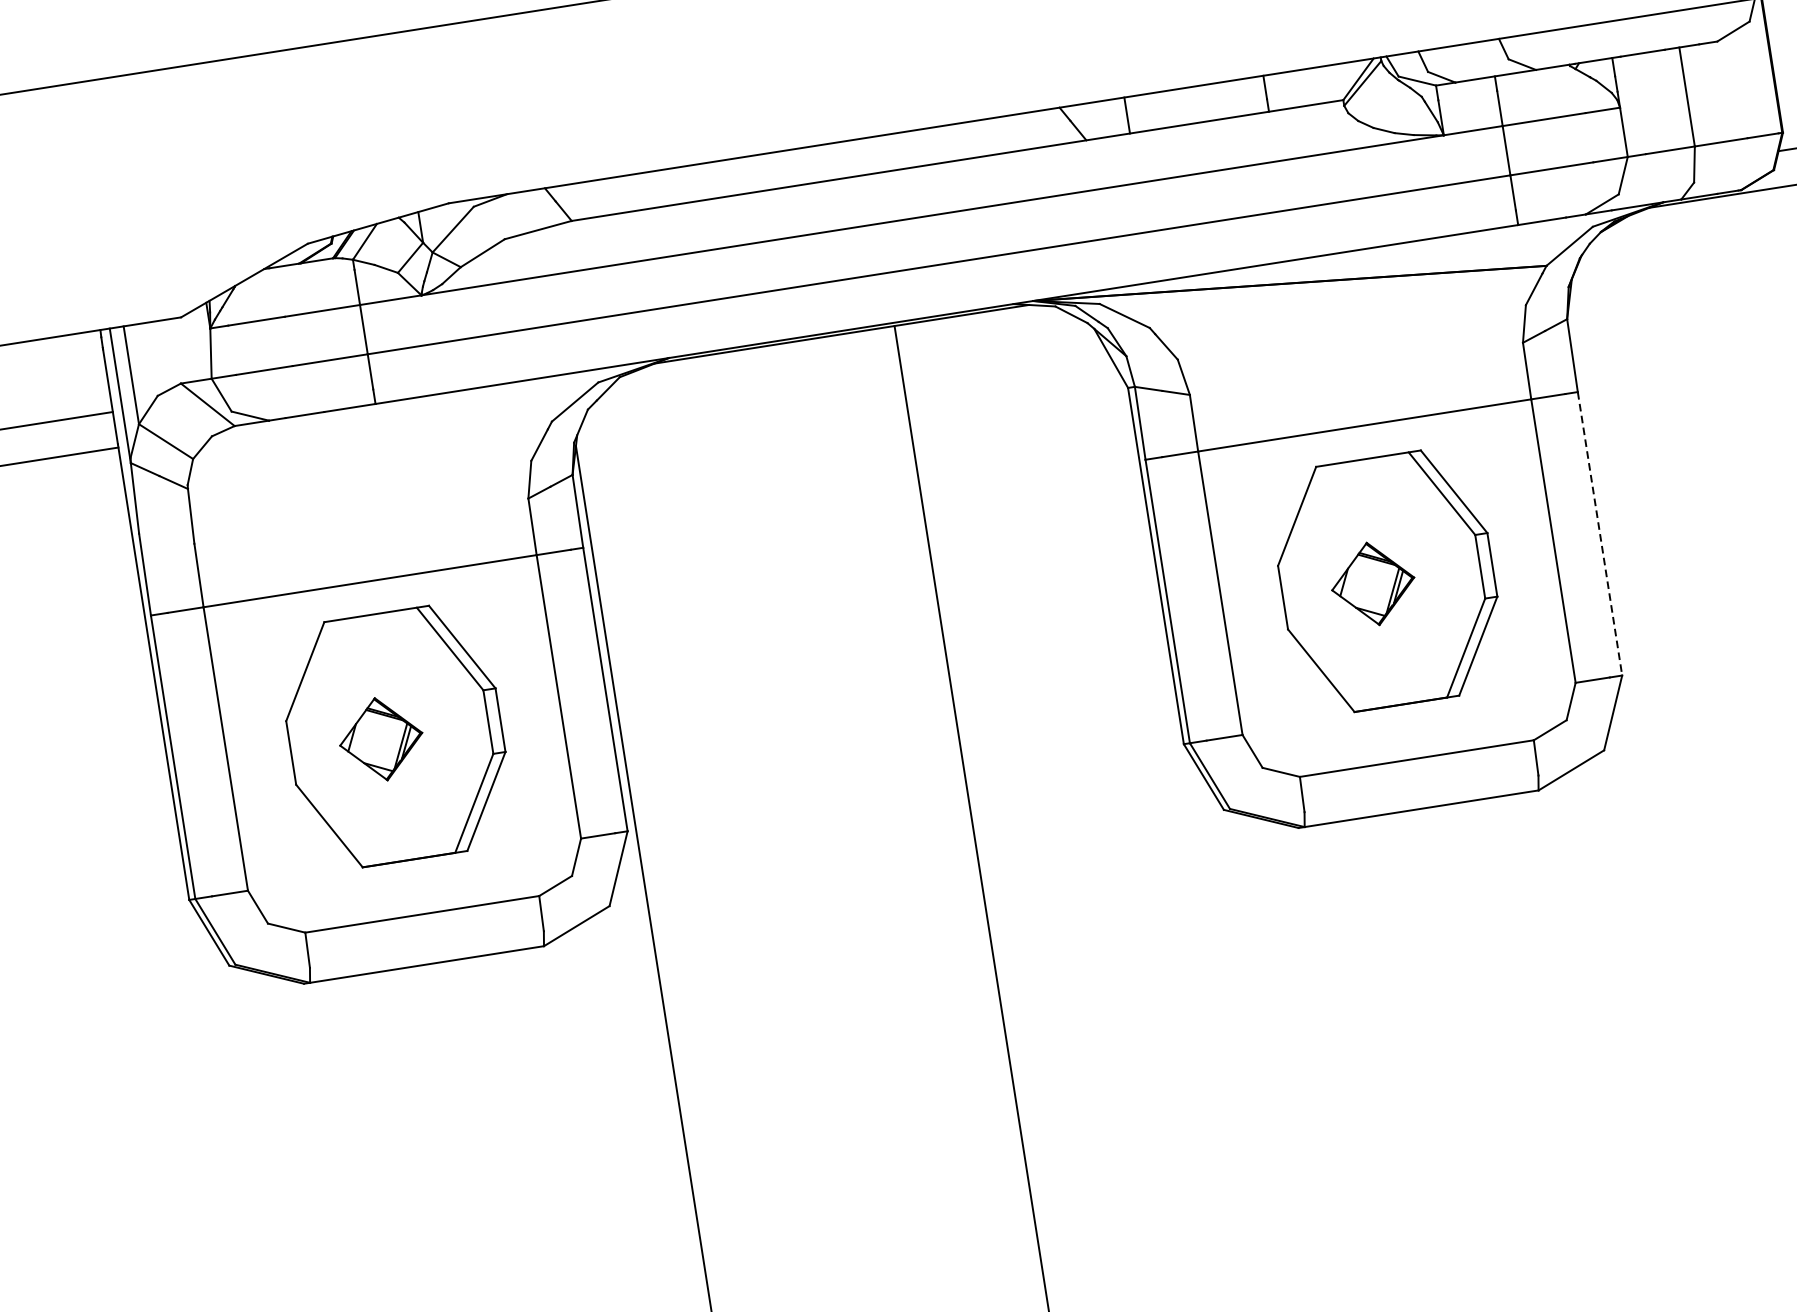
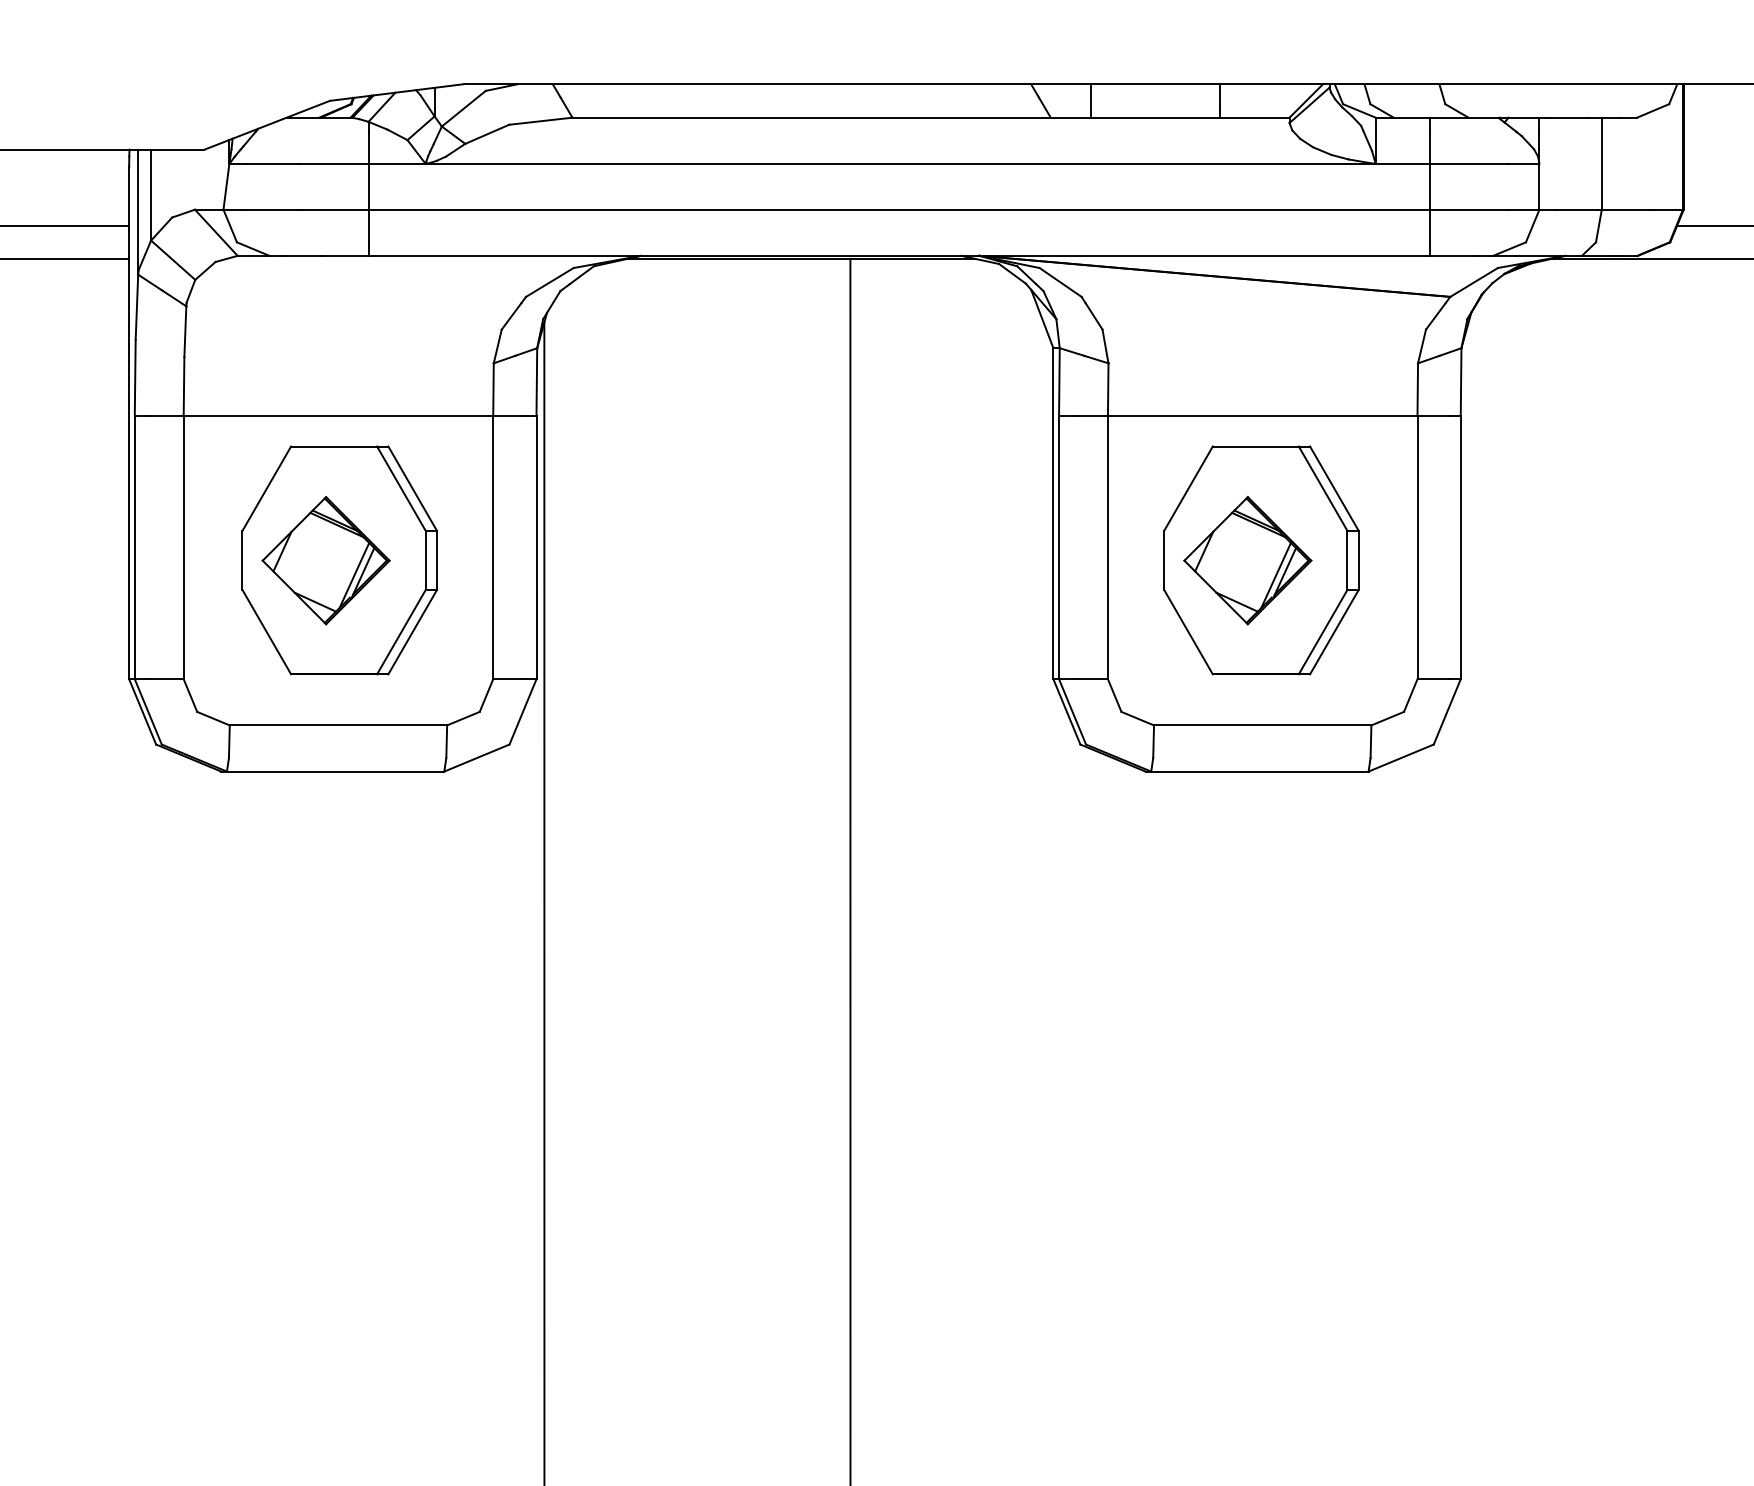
line: (1599, 533) -> (1460, 547), dashed -> solid
part: (1372, 583) -> (1247, 560), size x1.67
part: (380, 739) -> (325, 560), size x1.67

